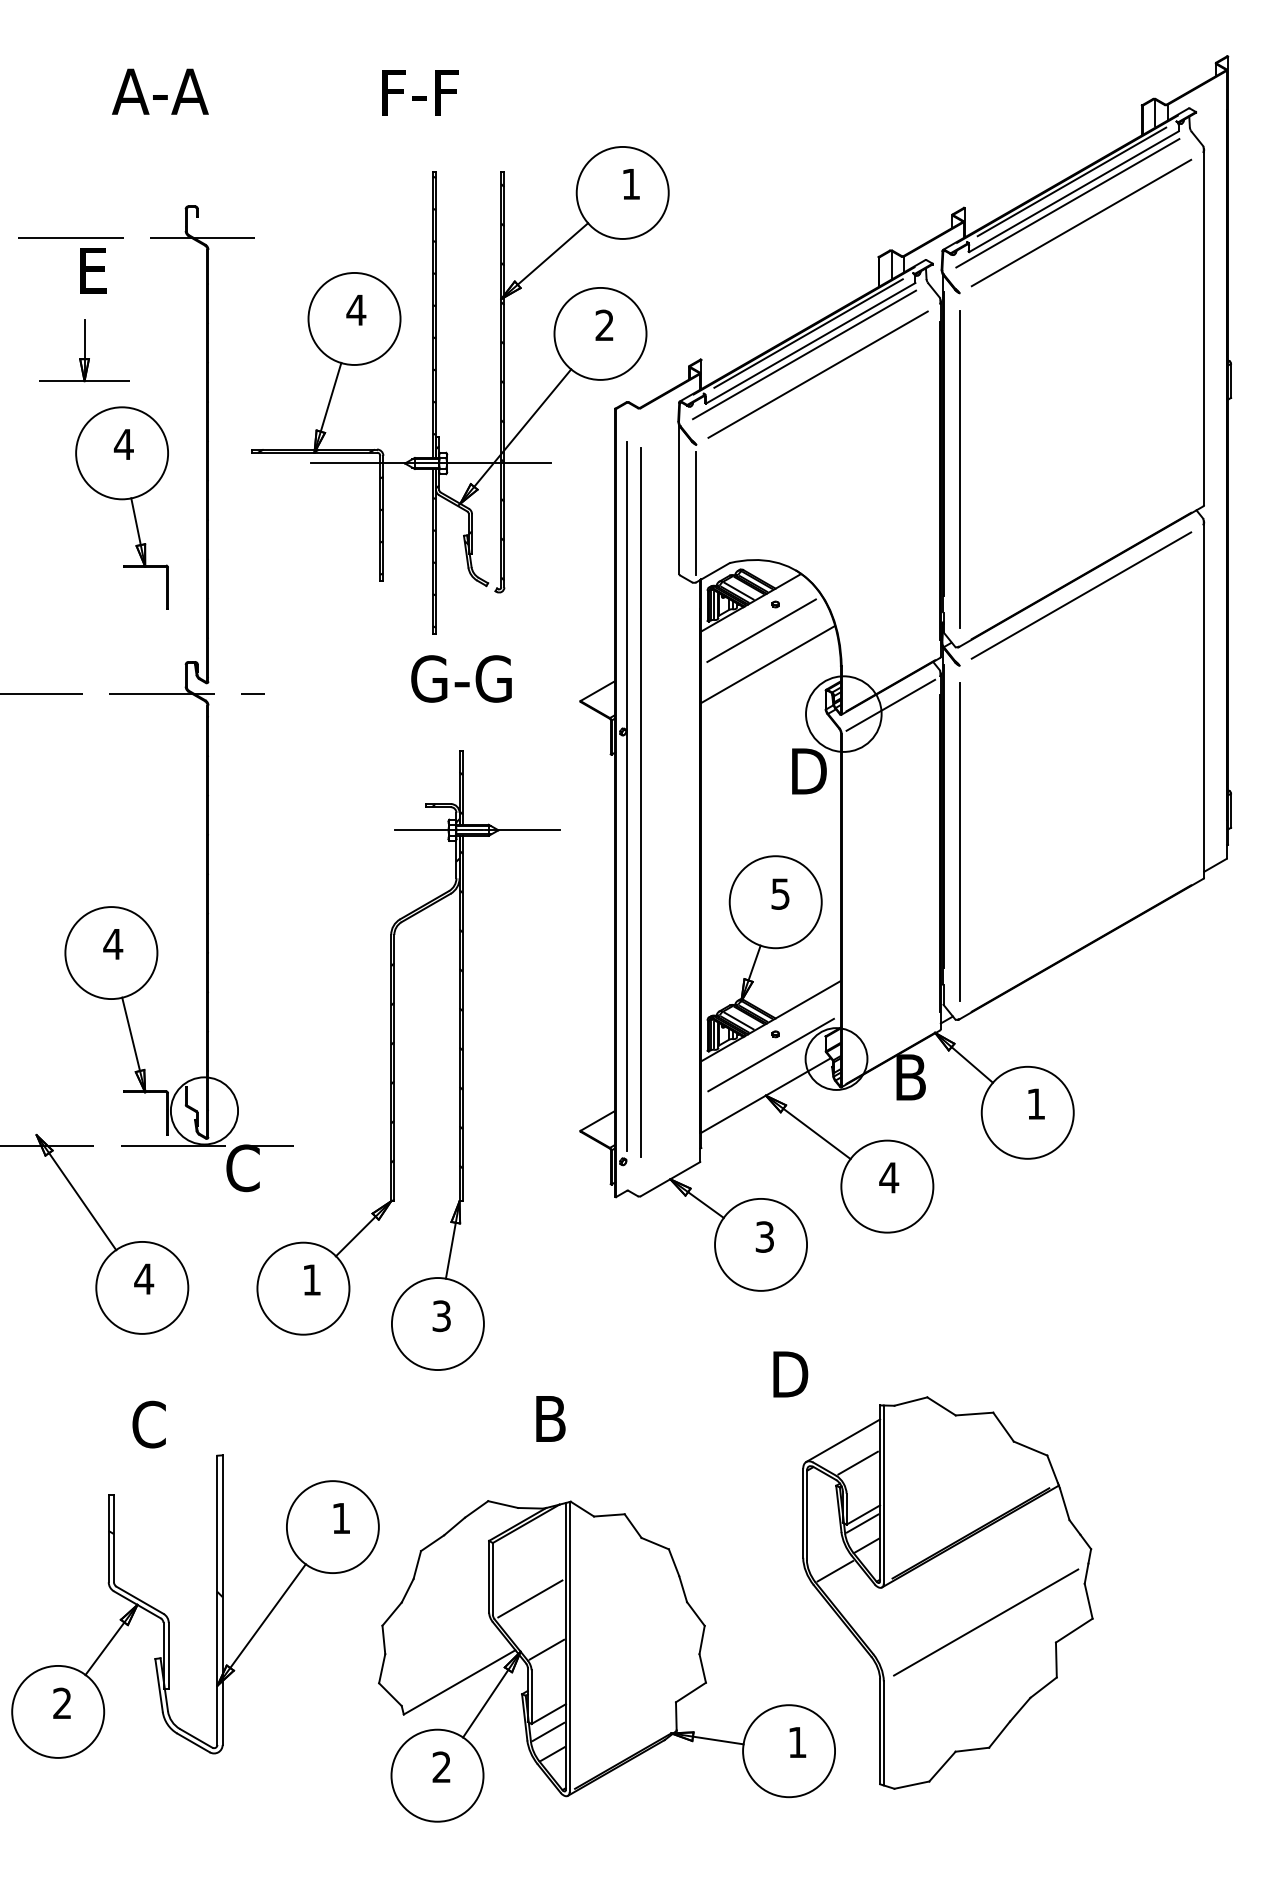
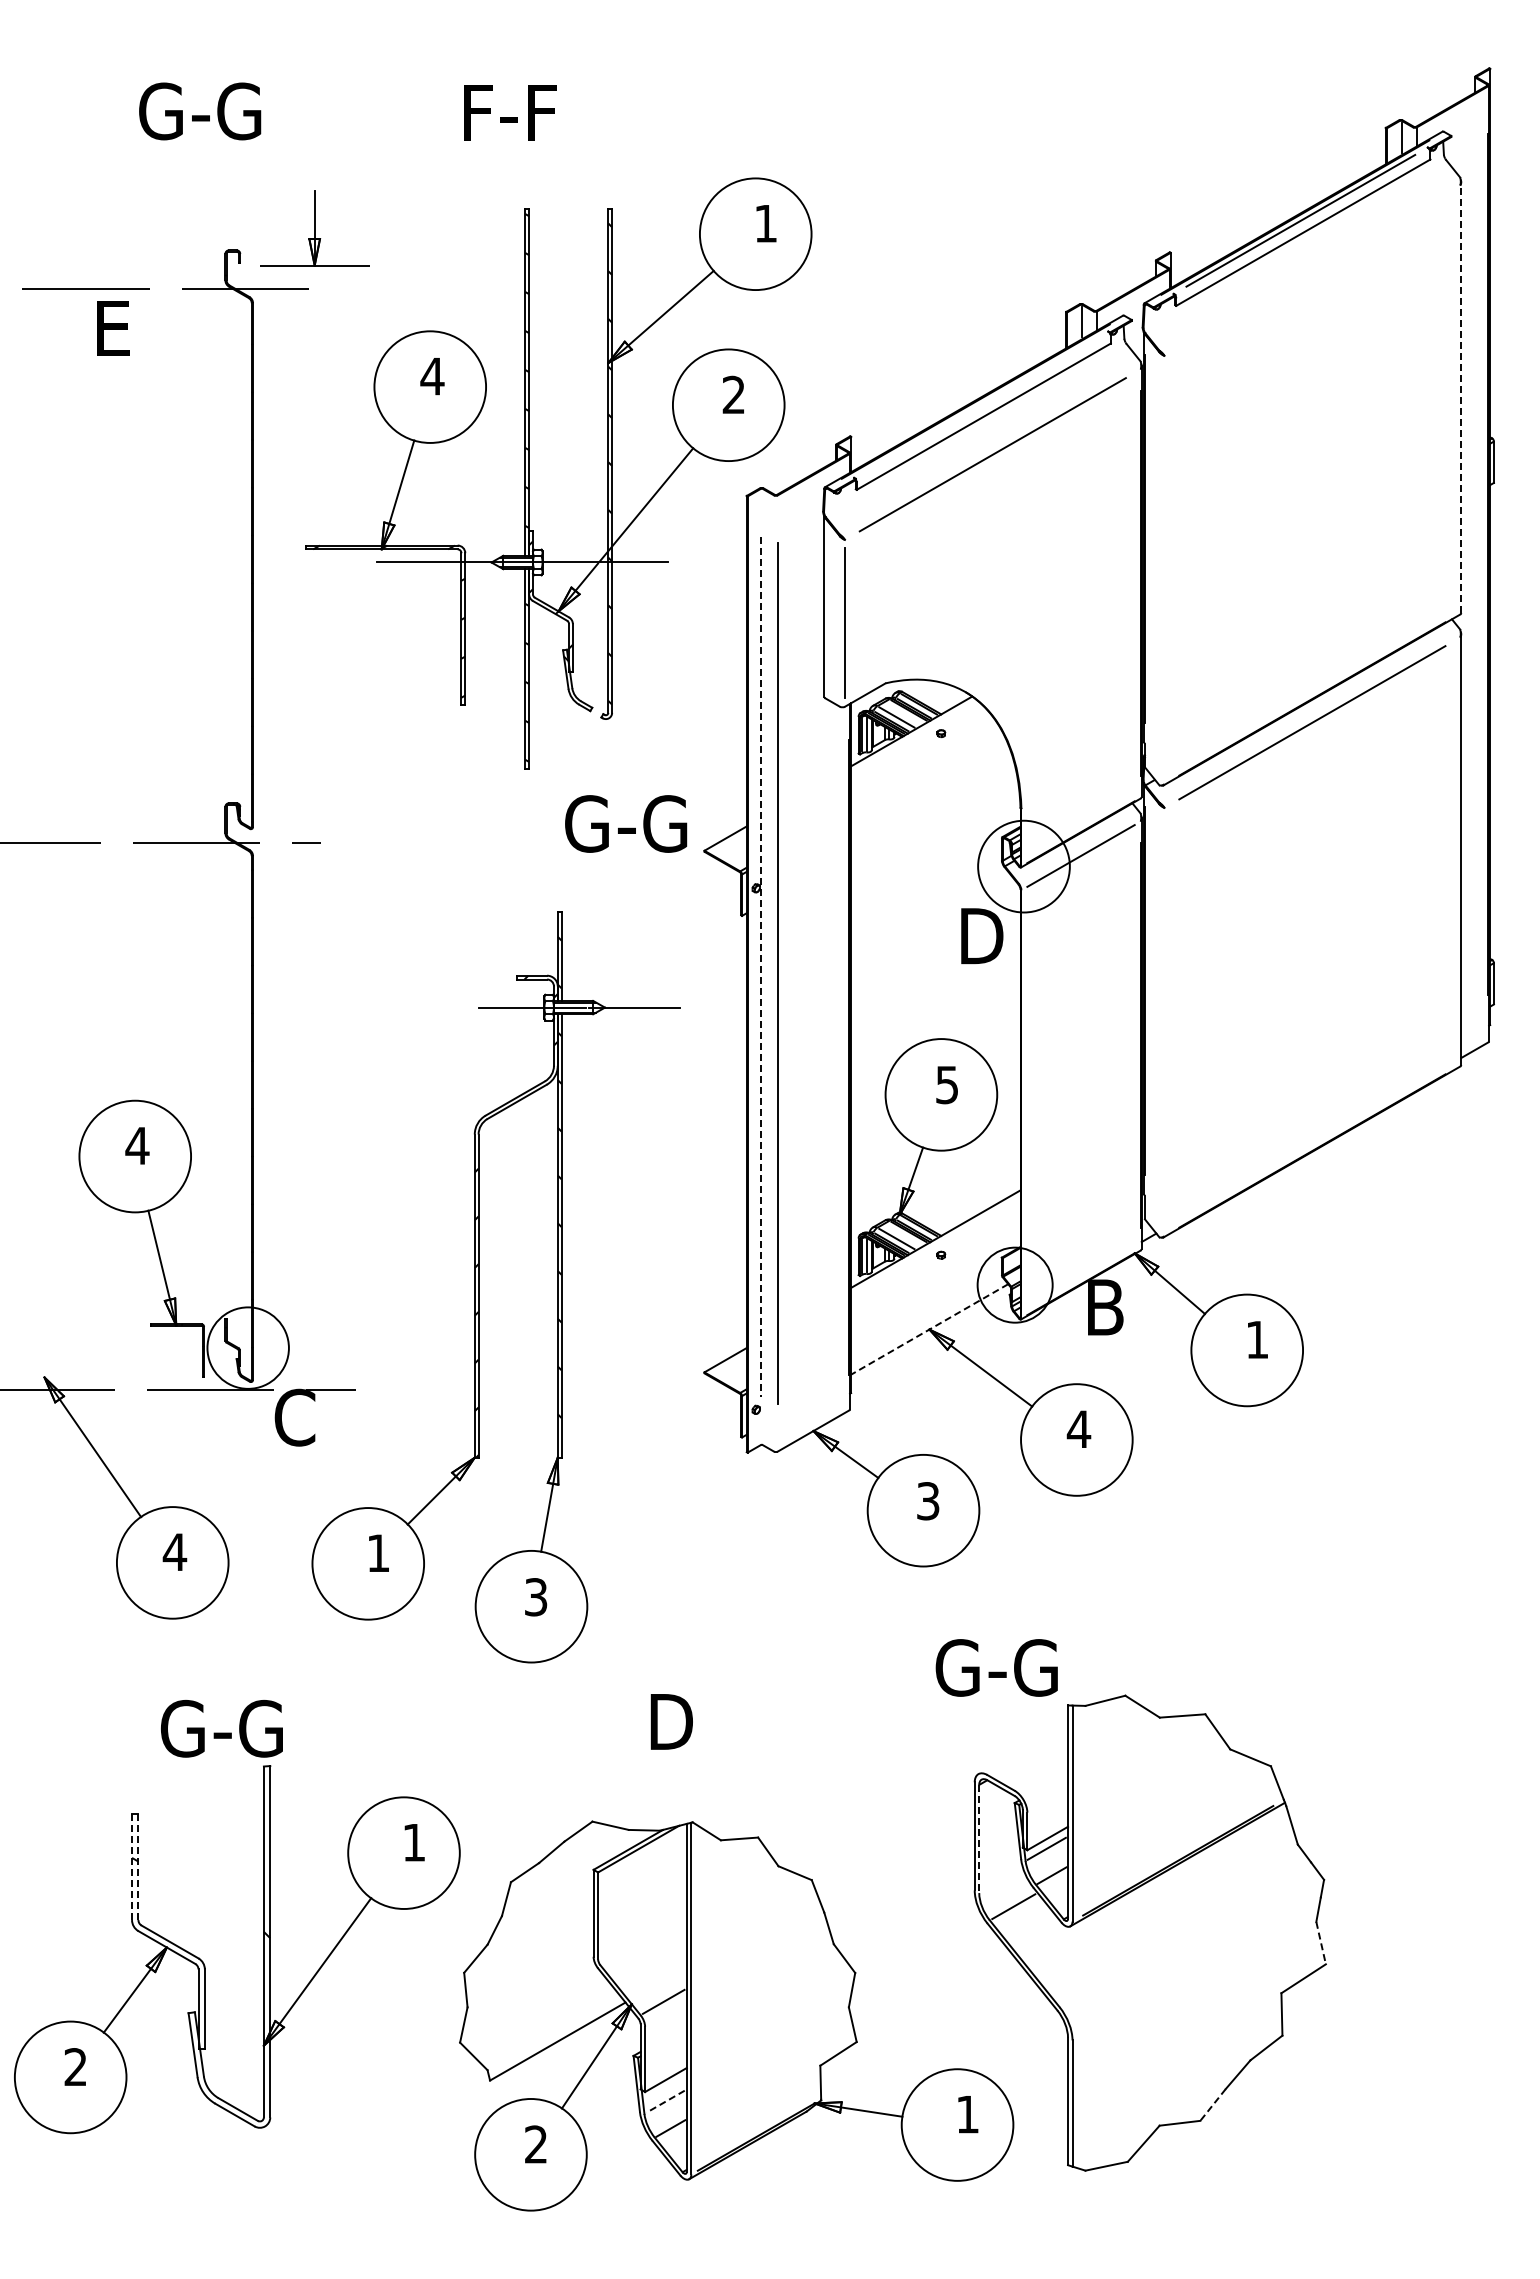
text: (163, 91) -> (198, 111), A-A -> G-G
line: (1067, 203) -> (1295, 246), removed
line: (1081, 222) -> (1312, 270), removed
line: (1204, 327) -> (1461, 397), solid -> dashed
line: (807, 333) -> (980, 404), removed
part: (84, 350) -> (314, 228), moved
line: (803, 354) -> (975, 430), removed
line: (959, 469) -> (1164, 569), removed
part: (121, 499) -> (147, 606), removed
line: (761, 630) -> (924, 765), removed
line: (768, 664) -> (932, 806), removed
text: (461, 678) -> (626, 823), moved
line: (626, 797) -> (760, 967), solid -> dashed
line: (959, 841) -> (1164, 1021), removed
line: (770, 1055) -> (935, 1280), removed
line: (765, 1095) -> (929, 1329), solid -> dashed
text: (821, 1374) -> (996, 1667), D -> G-G
text: (555, 1418) -> (674, 1721), B -> D
text: (189, 1424) -> (229, 1728), C -> G-G
line: (843, 1440) -> (1023, 1748), removed
line: (858, 1463) -> (1041, 1775), removed
line: (807, 1515) -> (979, 1839), solid -> dashed
line: (109, 1538) -> (132, 1867), solid -> dashed
line: (114, 1538) -> (138, 1866), solid -> dashed
line: (530, 1598) -> (643, 1939), removed
line: (1088, 1601) -> (1321, 1943), solid -> dashed
line: (985, 1622) -> (1196, 1968), removed
line: (548, 1731) -> (665, 2101), solid -> dashed
line: (999, 1735) -> (1212, 2105), solid -> dashed

